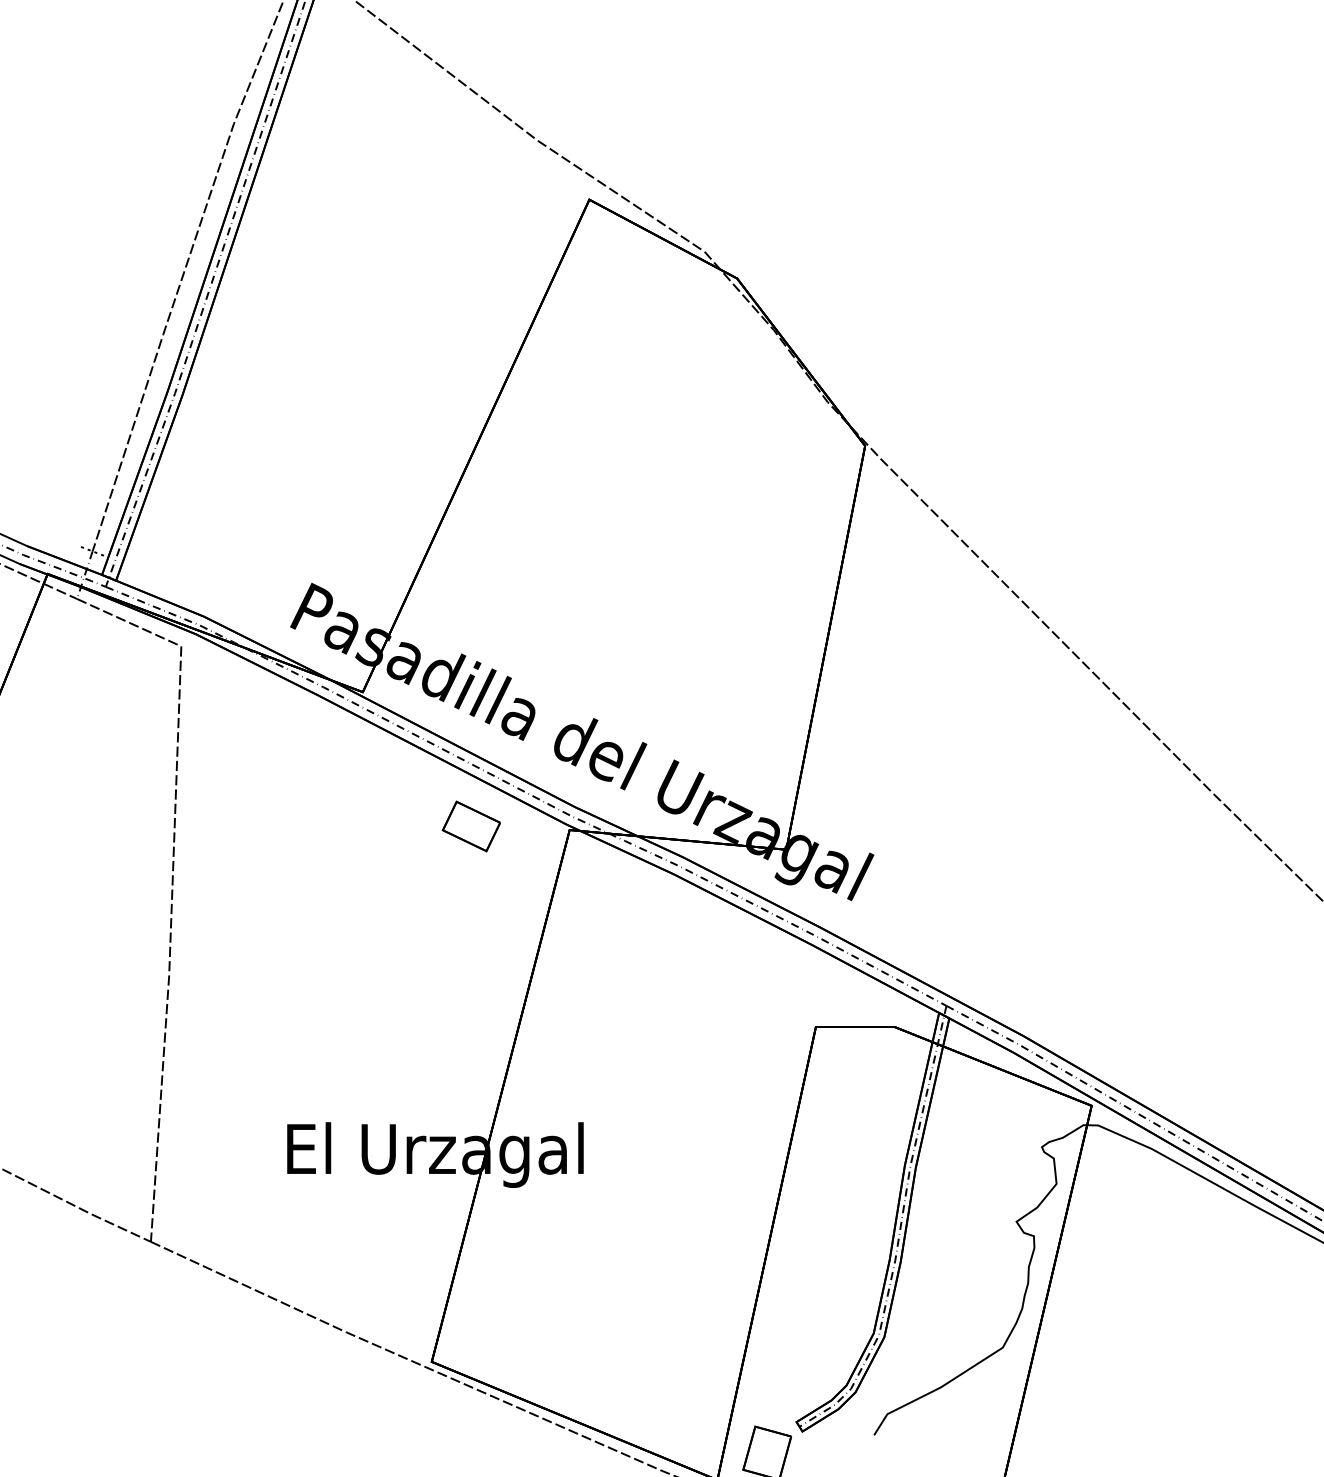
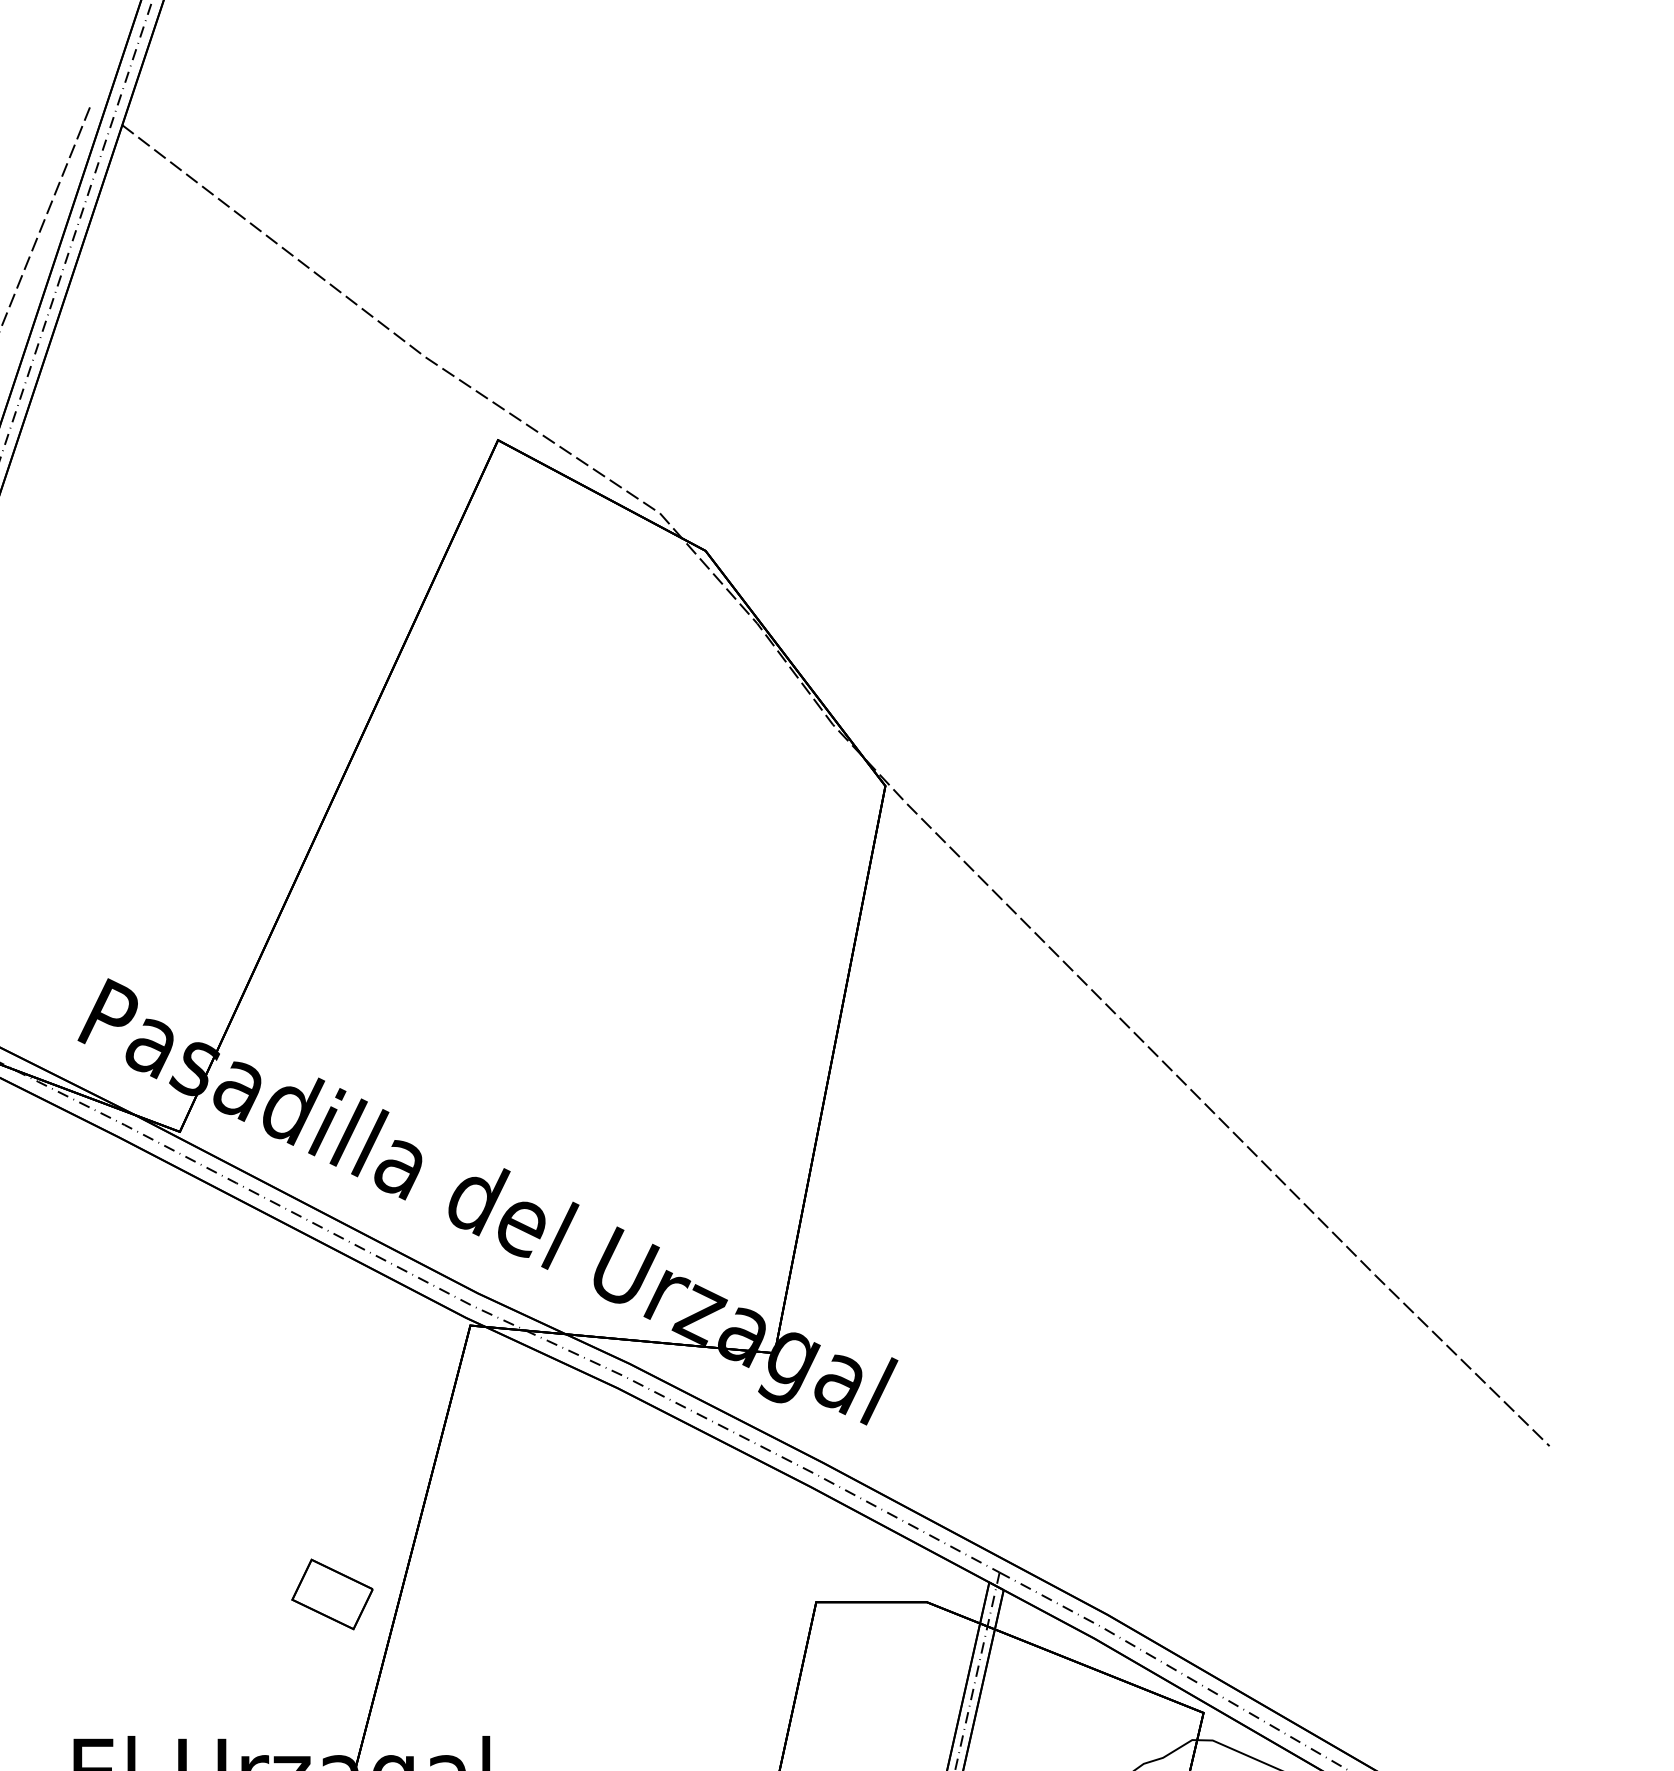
part: (470, 826) -> (331, 1594), moved

